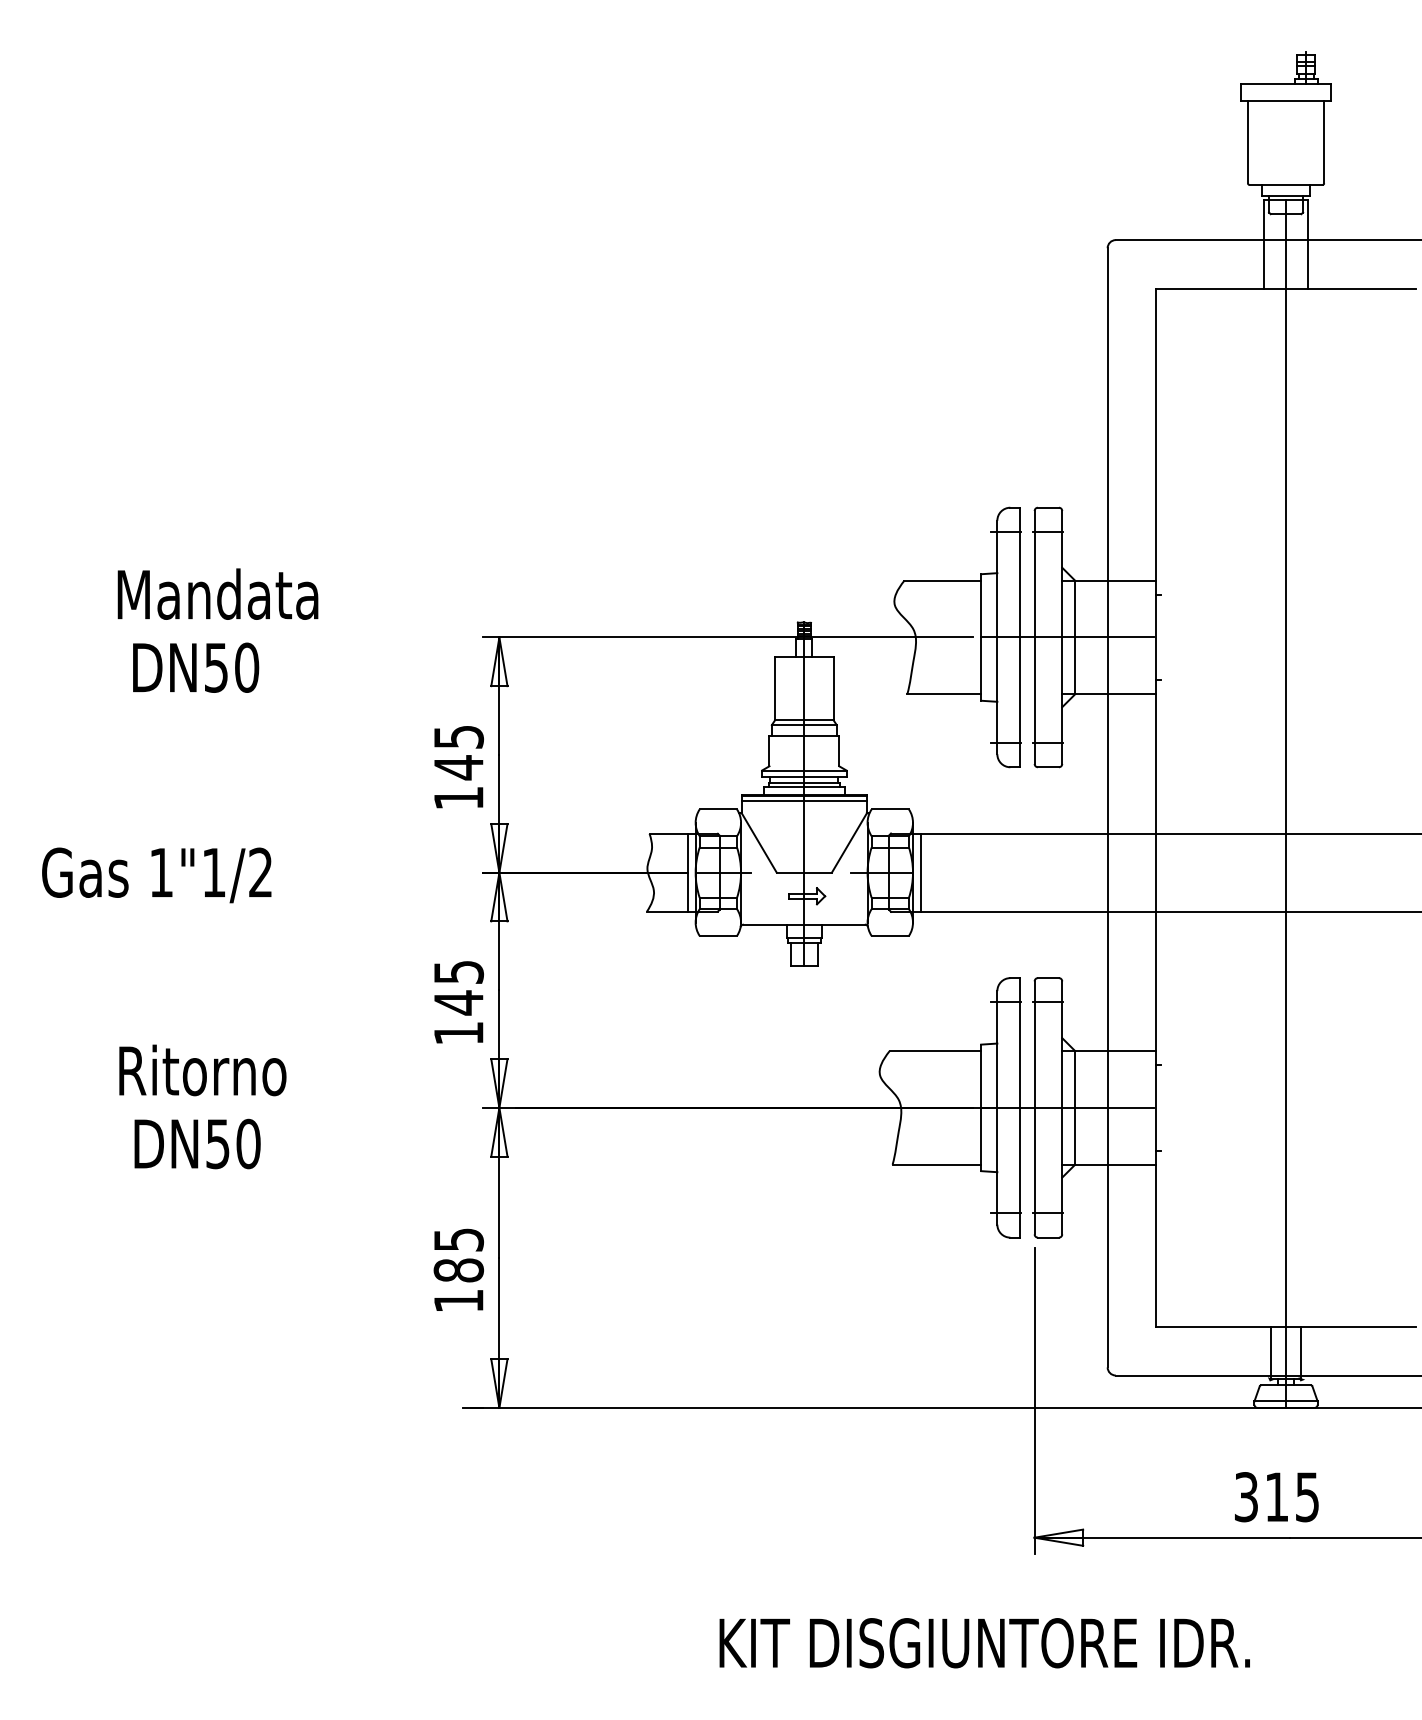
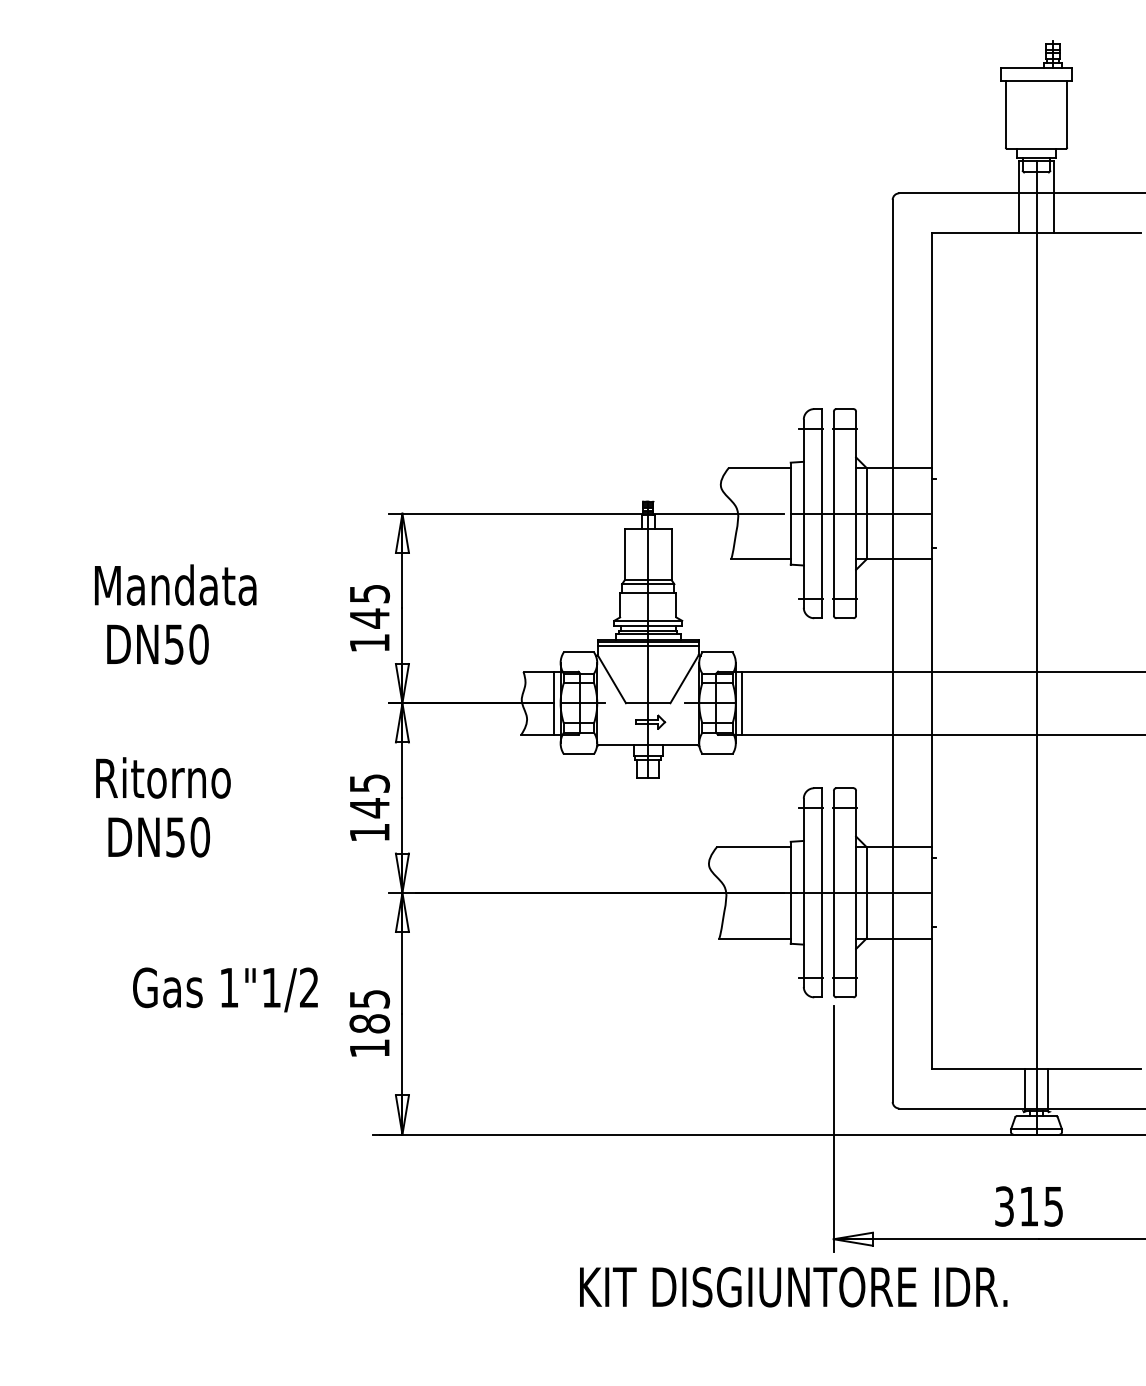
text: (217, 630) -> (175, 614), moved
text: (156, 875) -> (225, 990), moved
text: (202, 1106) -> (163, 807), moved
text: (984, 1643) -> (793, 1287), moved

